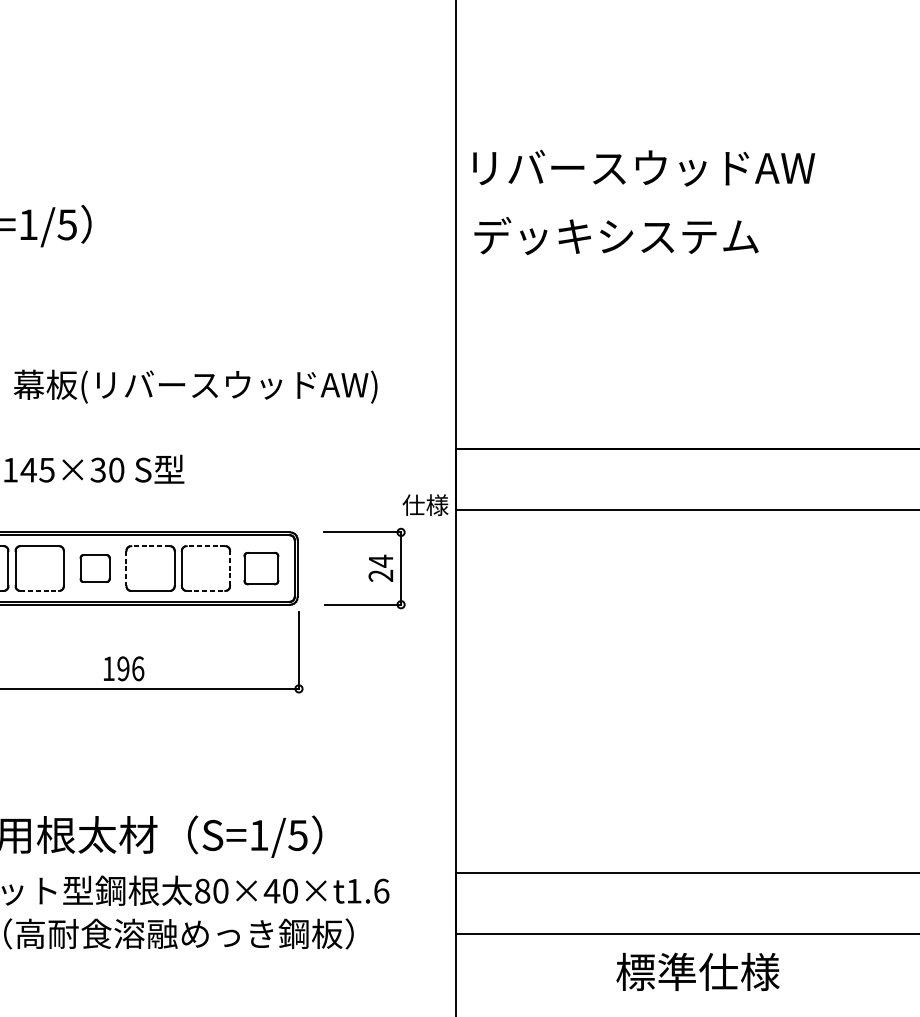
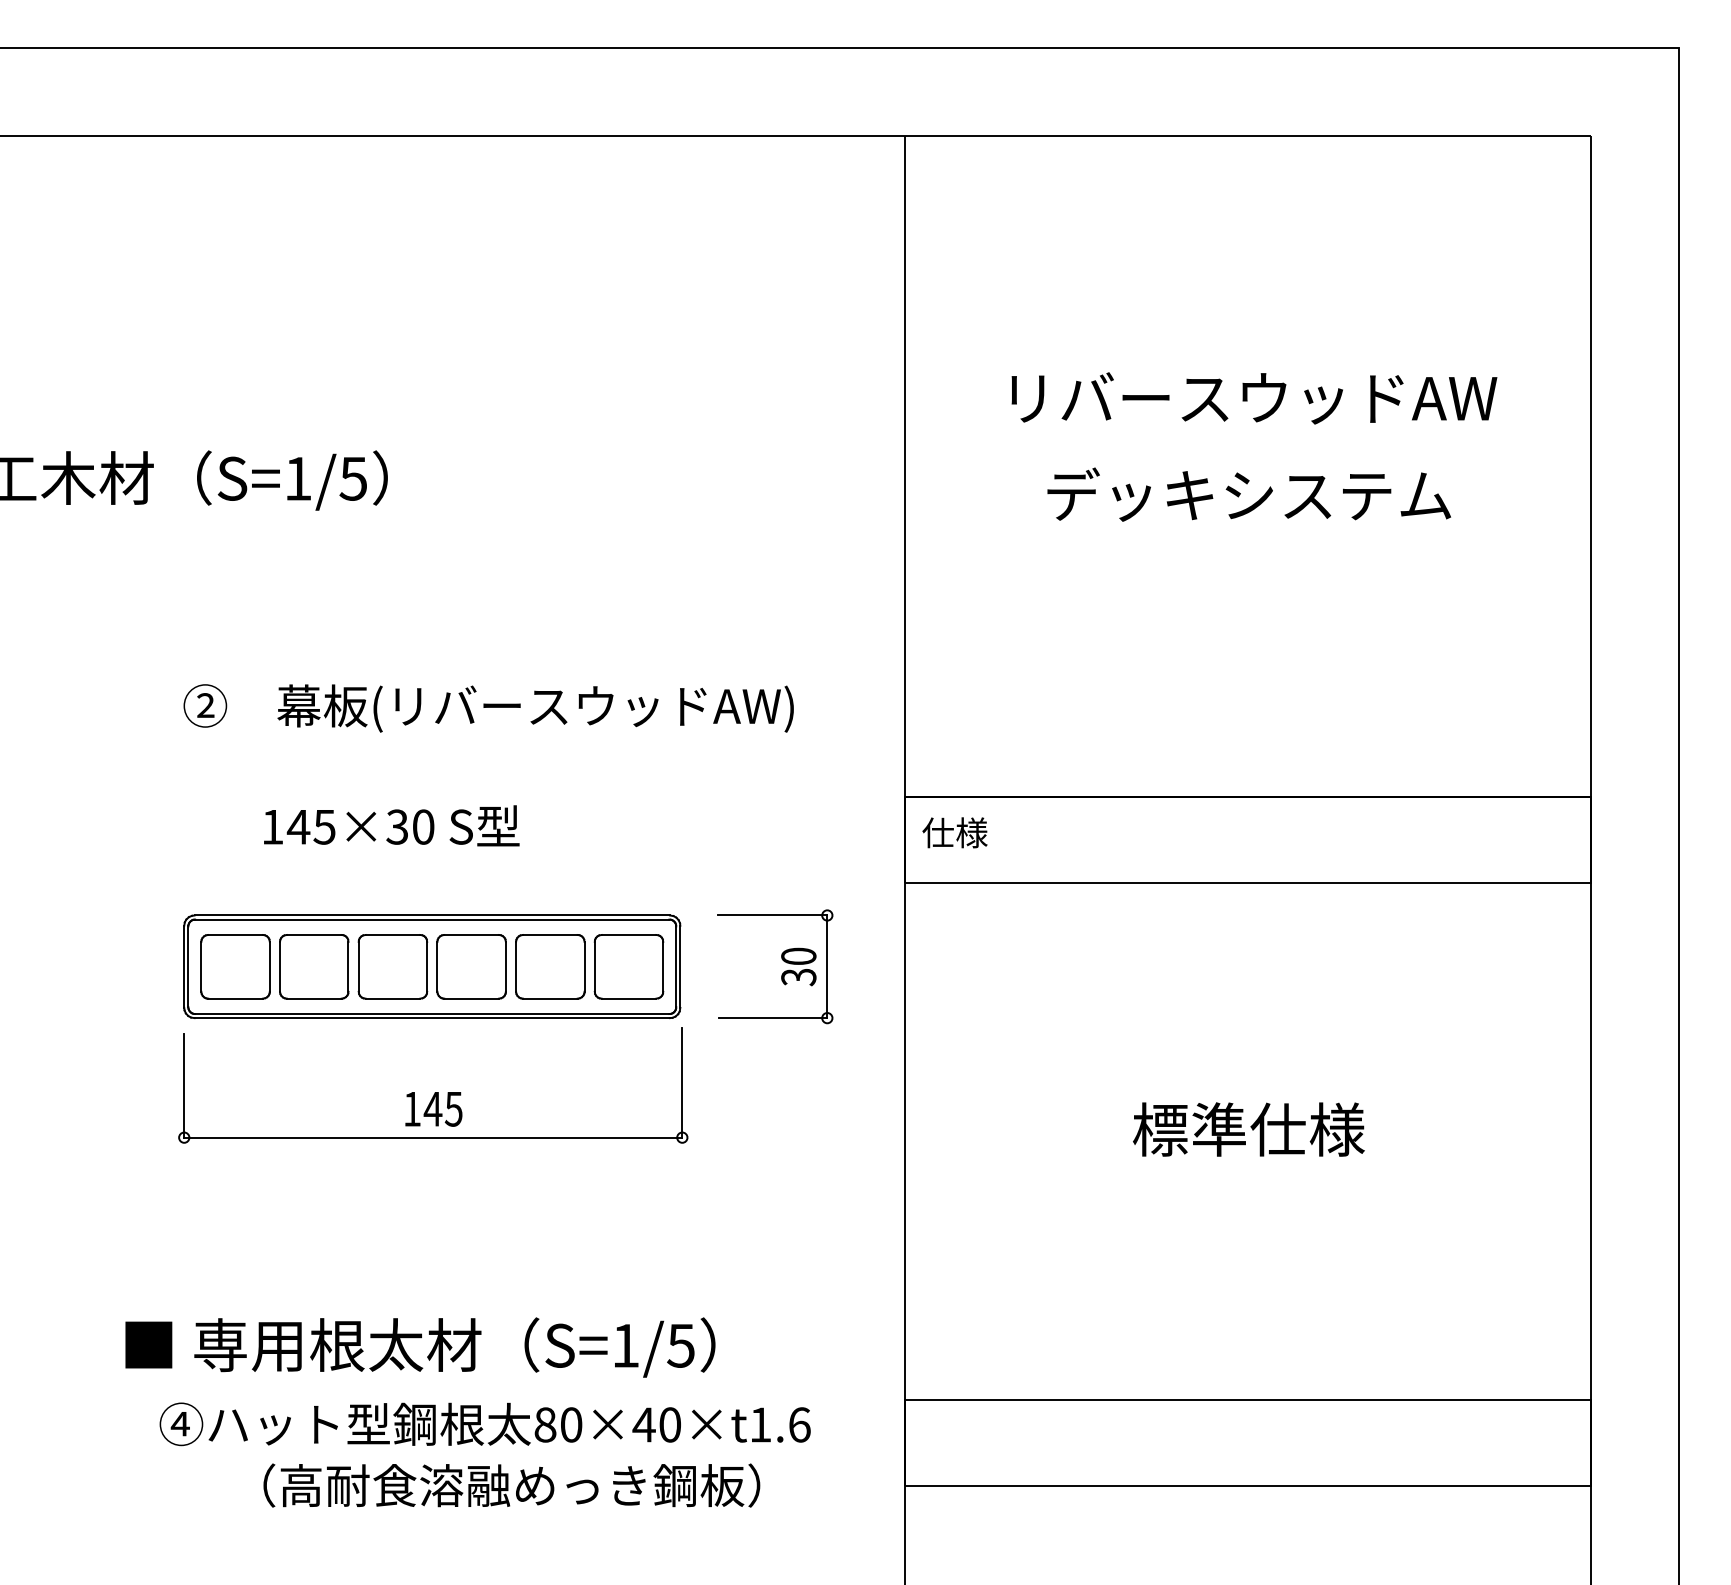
text: (644, 168) -> (1254, 398), moved
text: (616, 235) -> (1249, 494), moved
text: (425, 504) -> (954, 832), moved
line: (150, 546) -> (471, 935), dashed -> solid
line: (205, 546) -> (549, 935), dashed -> solid
part: (94, 568) -> (392, 966), size x1.67
line: (126, 568) -> (437, 966), dashed -> solid
line: (230, 568) -> (584, 966), dashed -> solid
part: (261, 568) -> (628, 966), size x1.43
text: (380, 568) -> (798, 966), 24 -> 30
line: (39, 590) -> (314, 998), dashed -> solid
line: (206, 590) -> (550, 998), dashed -> solid
text: (130, 668) -> (442, 1108), 196 -> 145
text: (697, 971) -> (1248, 1129), moved

